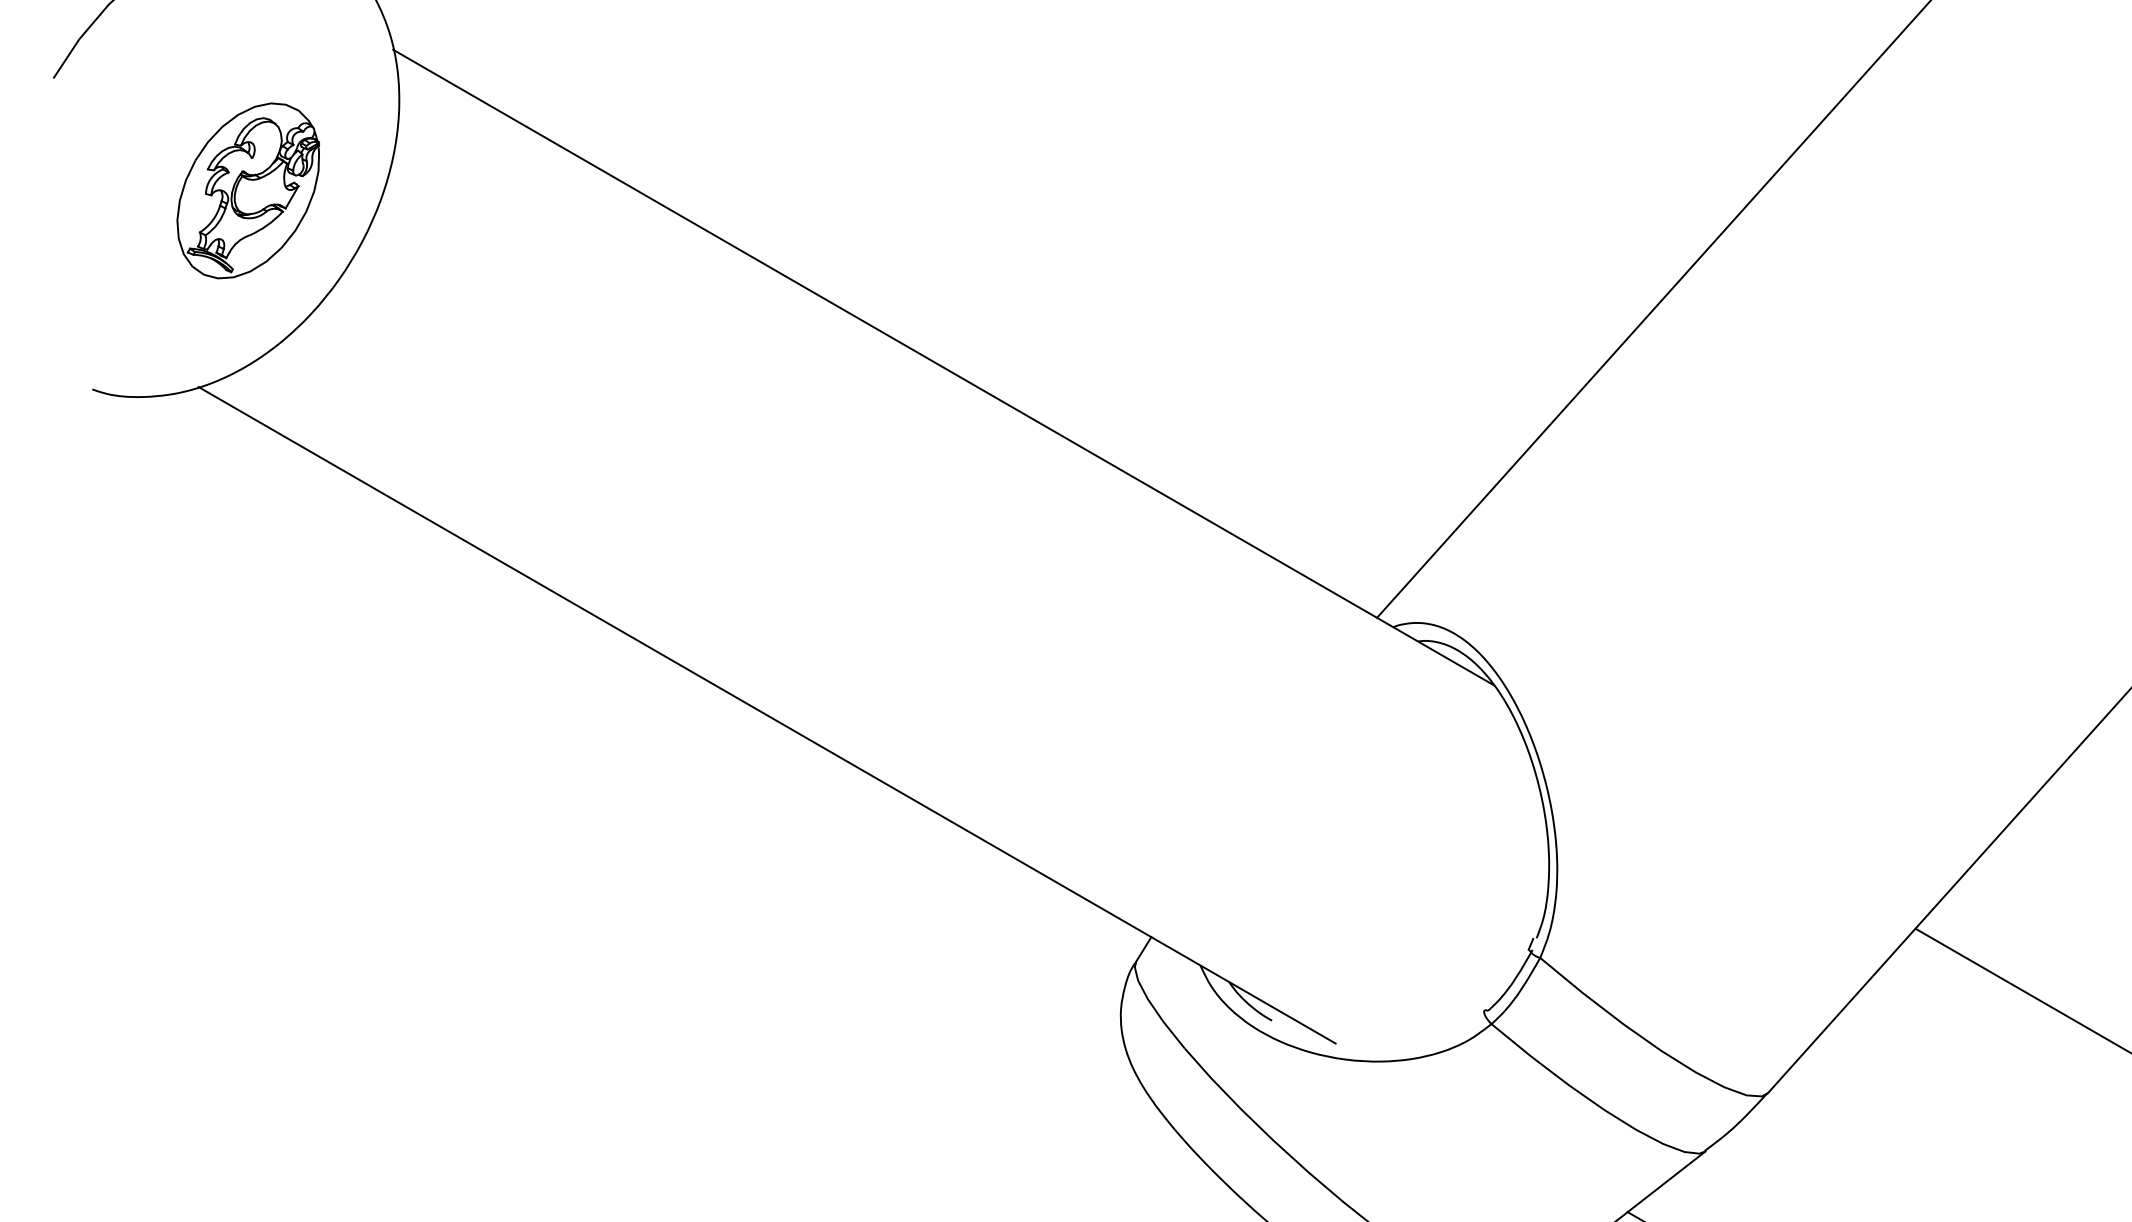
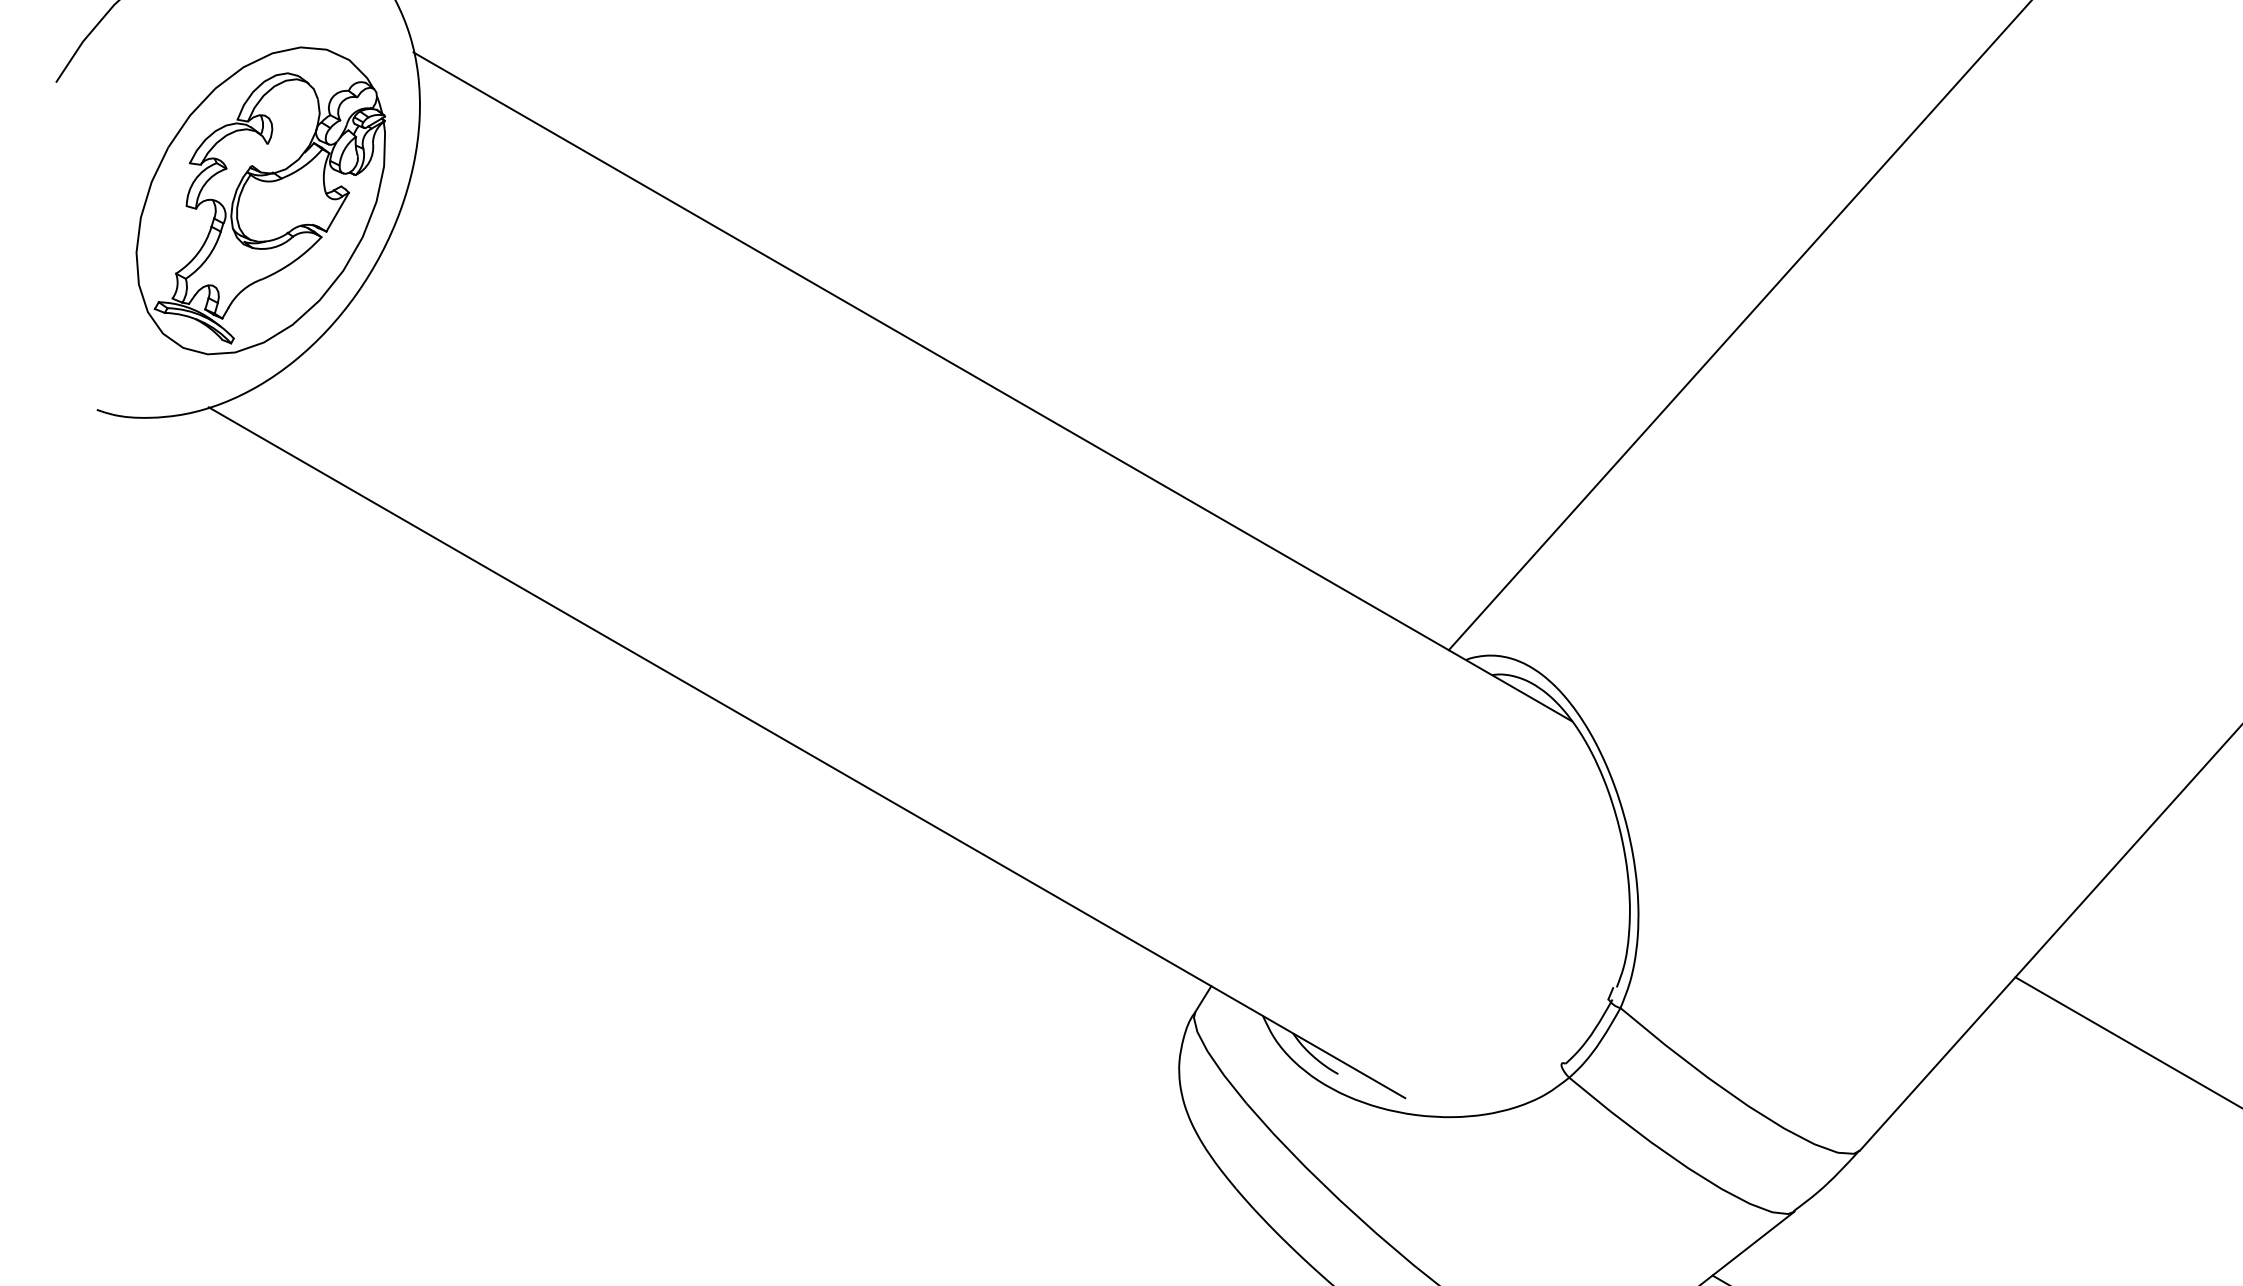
part: (248, 190) -> (261, 200), size x1.67

